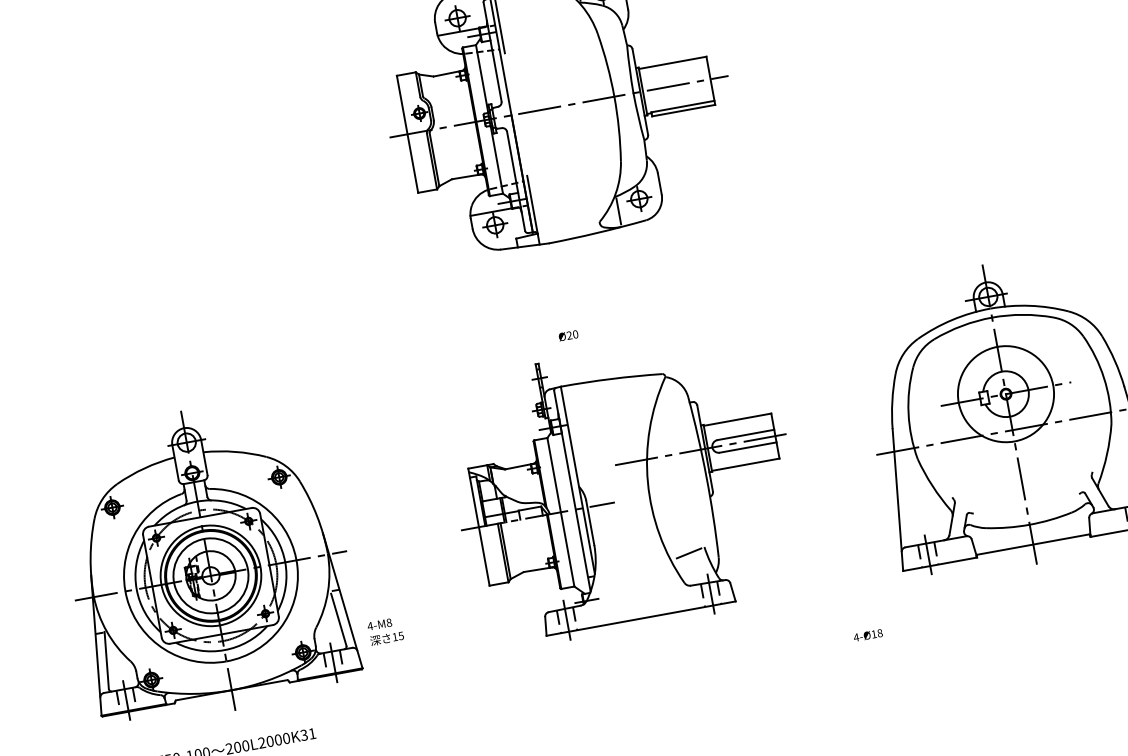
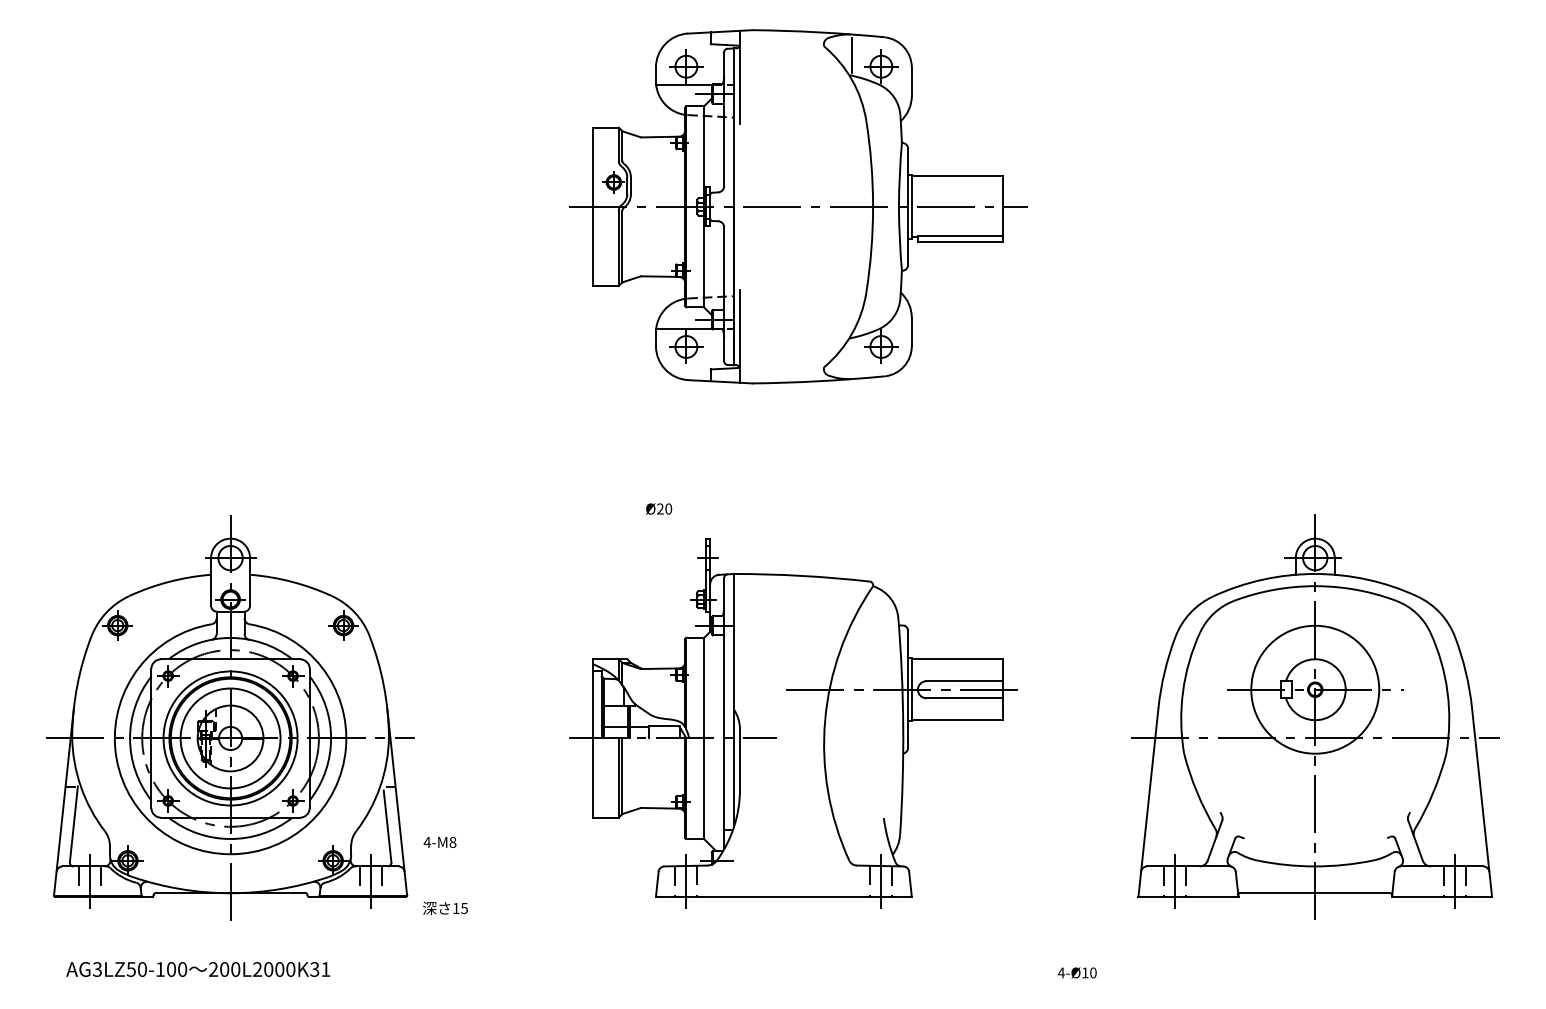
line: (618, 210) -> (851, 357), removed
text: (568, 335) -> (659, 508), moved
line: (689, 553) -> (862, 822), removed
text: (880, 632) -> (1093, 972), 4-Ø18 -> 4-Ø10
text: (387, 638) -> (445, 908), moved

